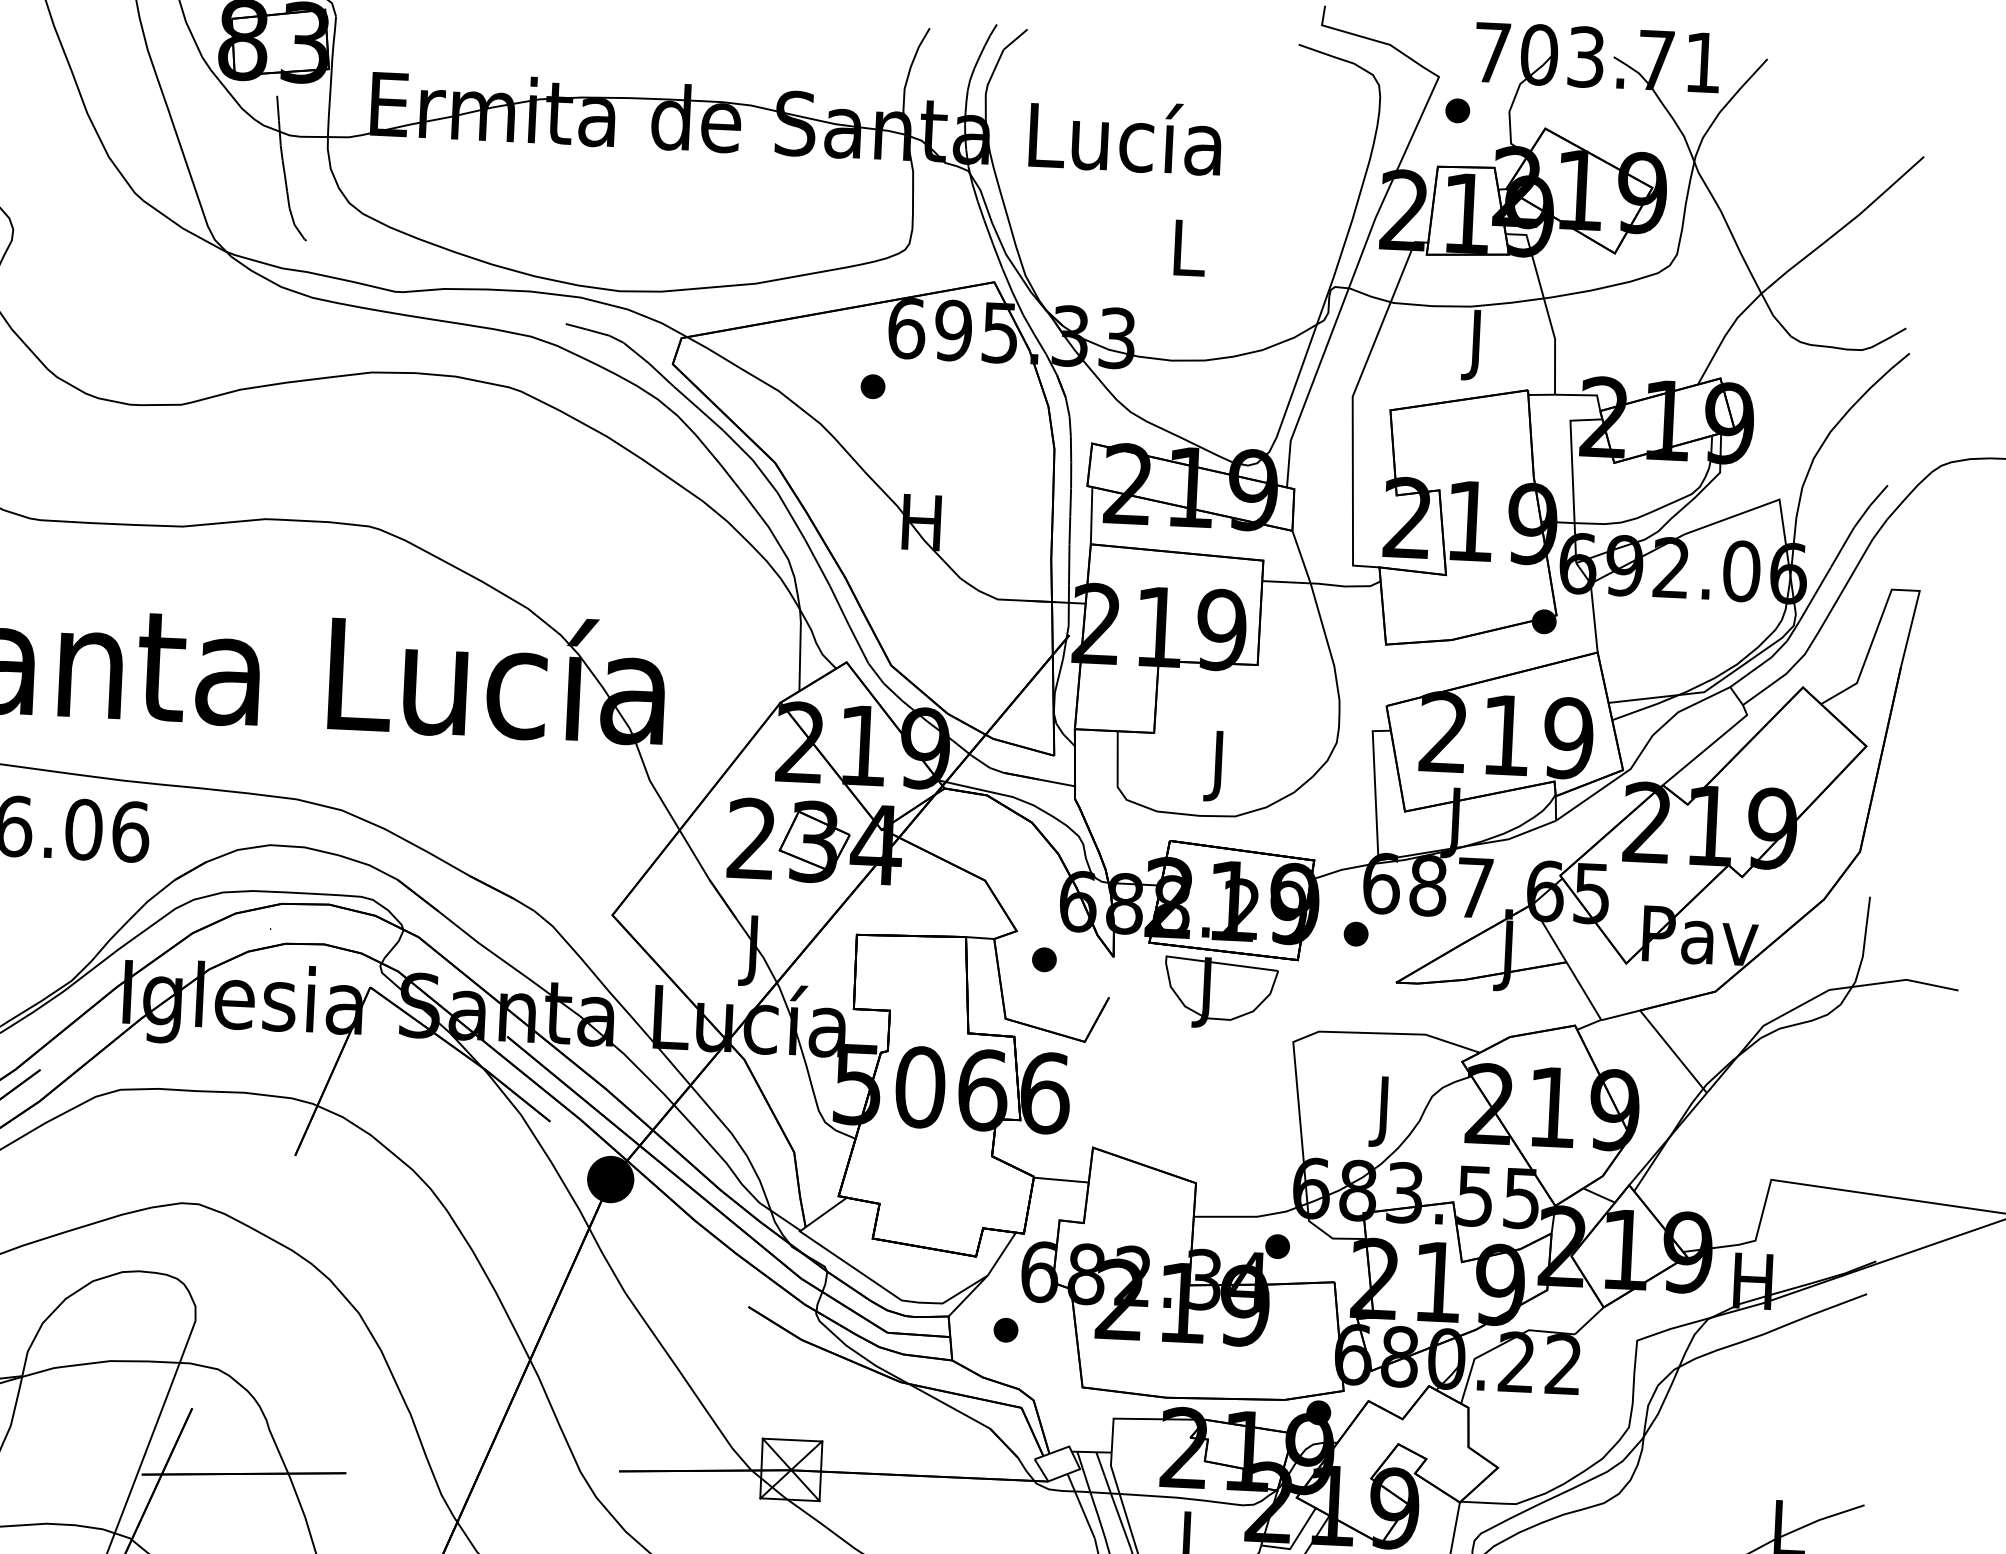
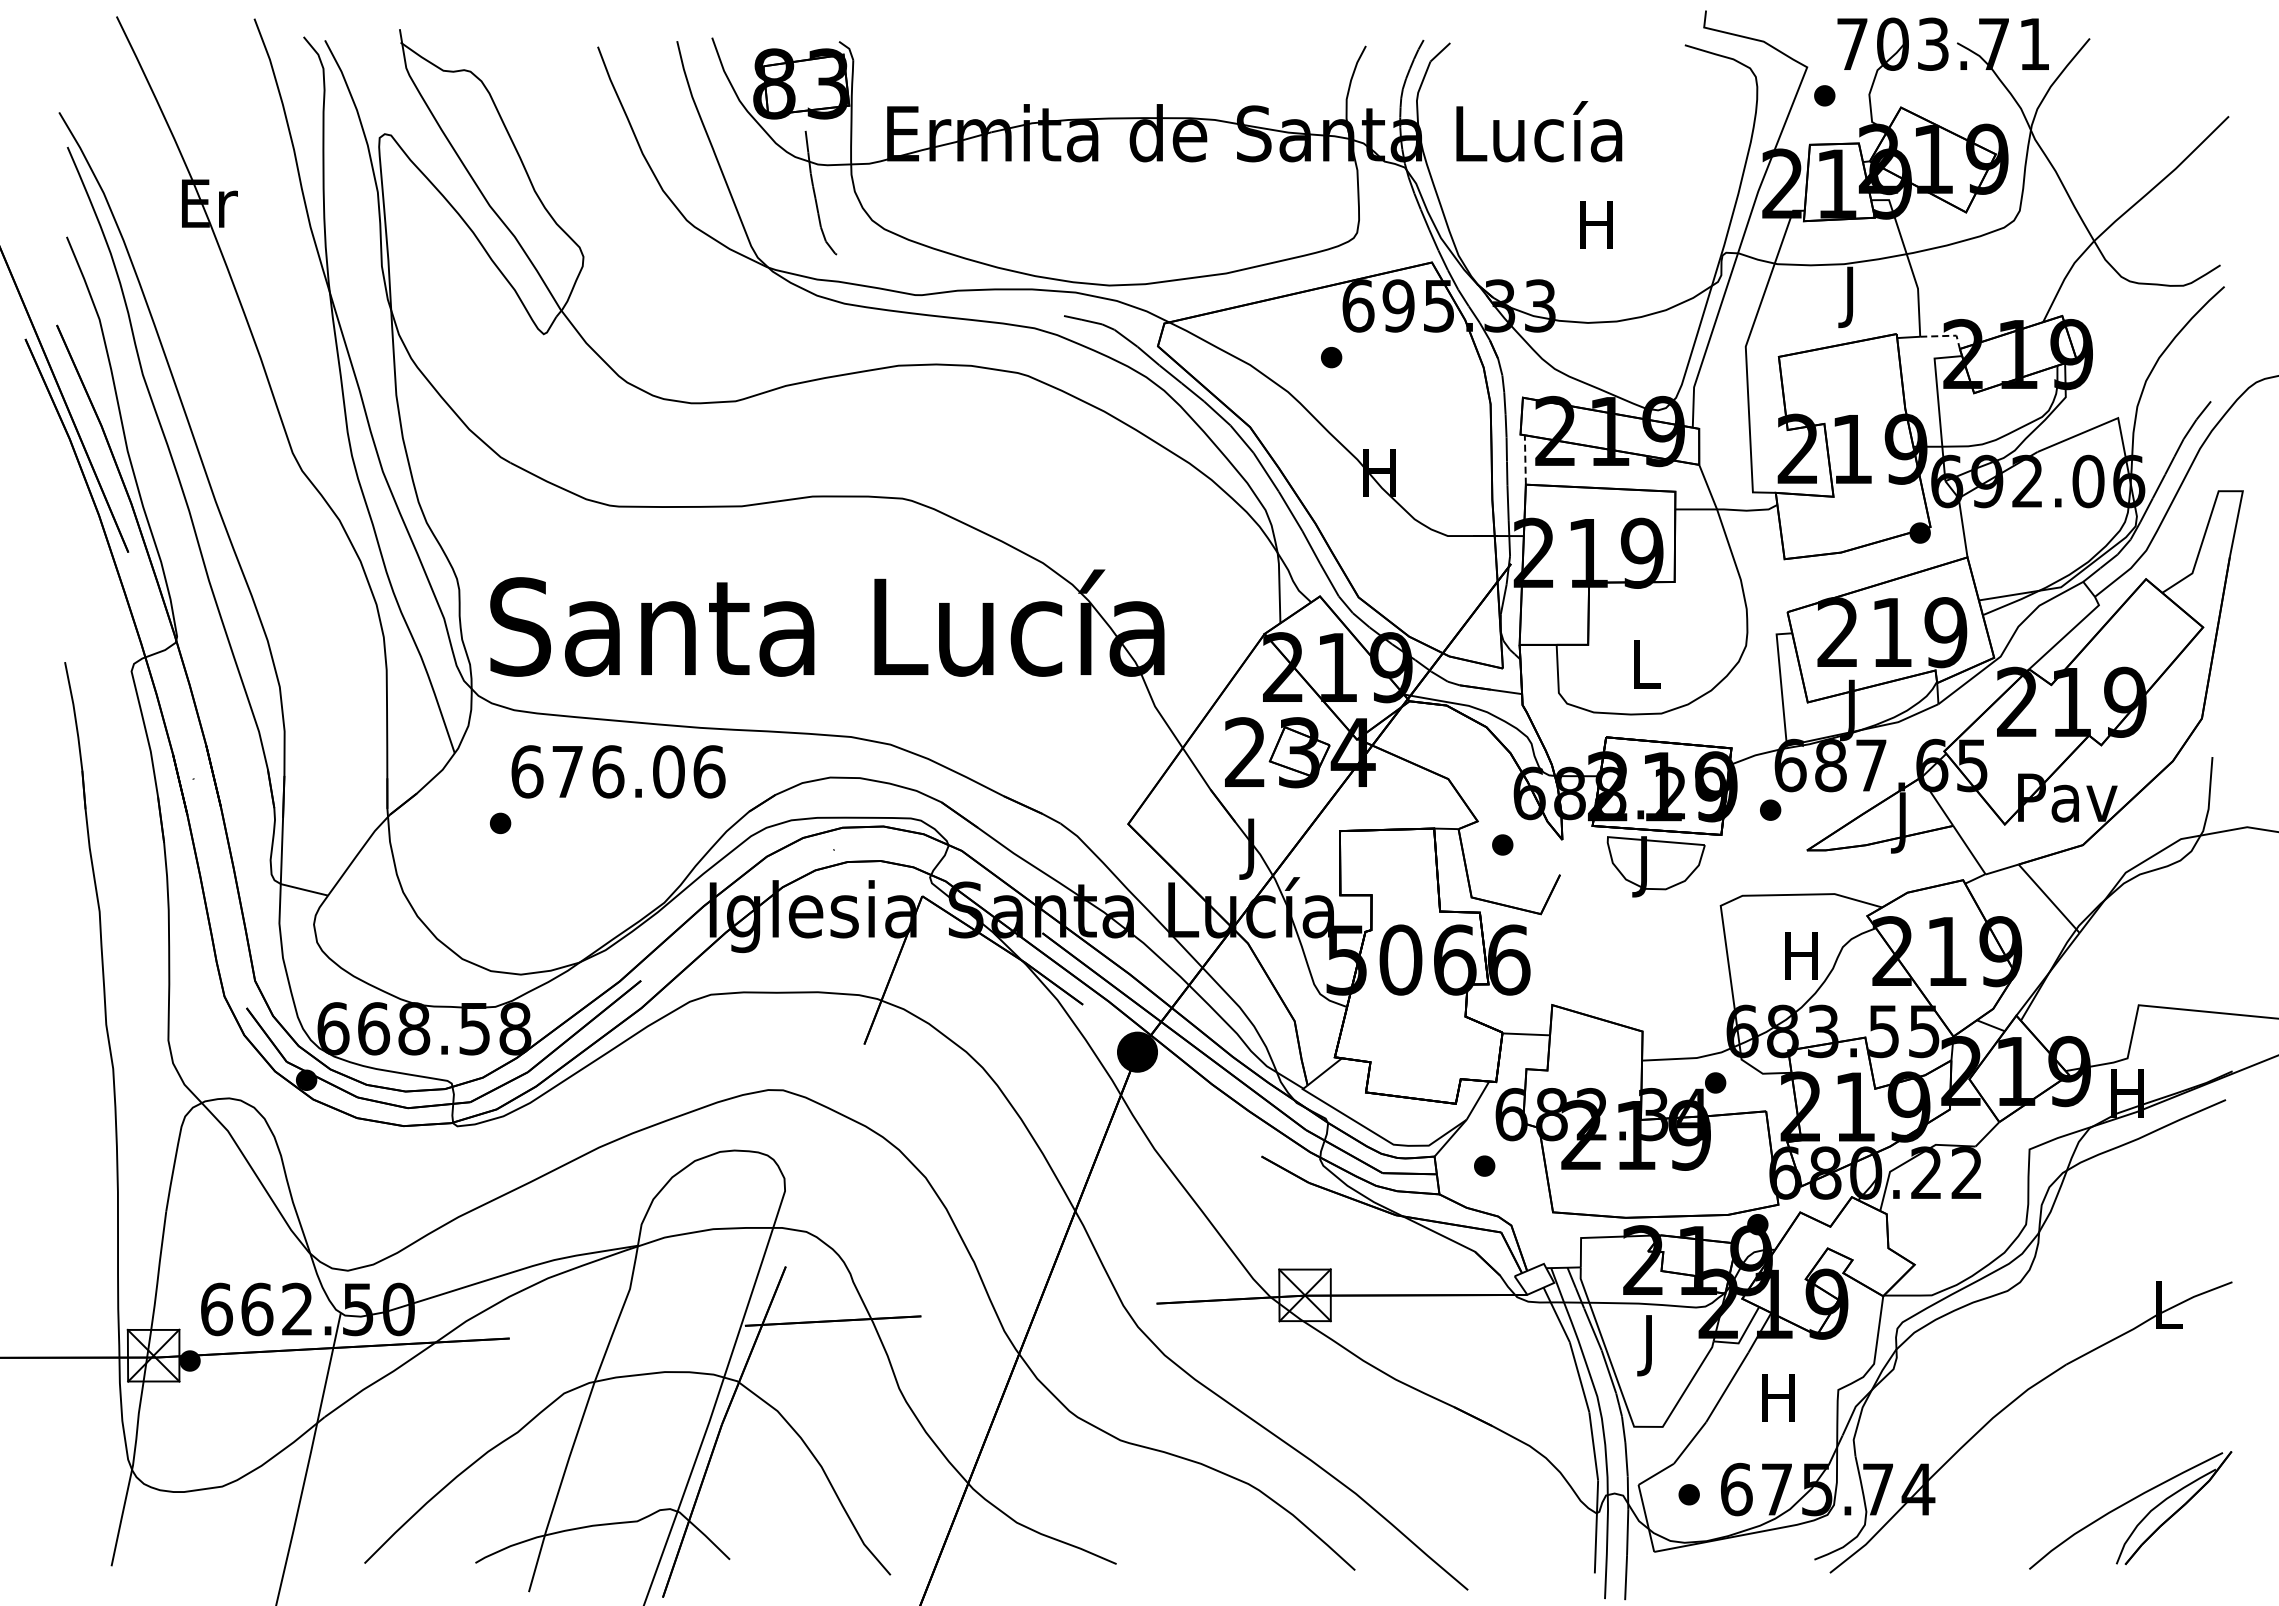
text: (1186, 247) -> (1596, 224), L -> H
line: (1584, 395) -> (1945, 336), solid -> dashed
line: (1091, 515) -> (1525, 459), solid -> dashed
text: (1220, 765) -> (1646, 670), J -> L
text: (1383, 1111) -> (1801, 962), J -> H

